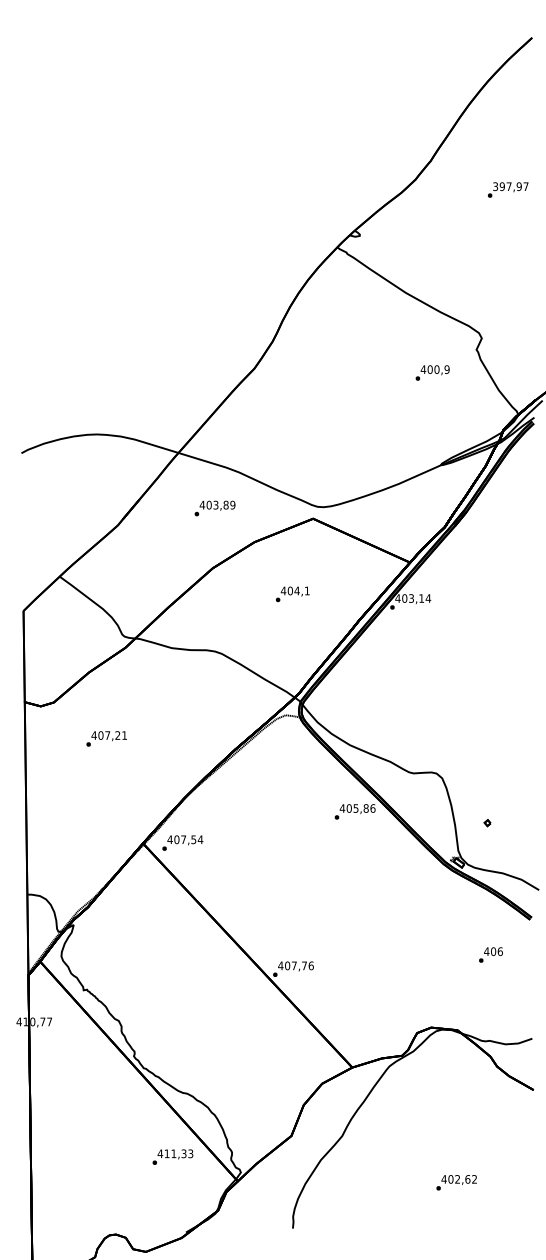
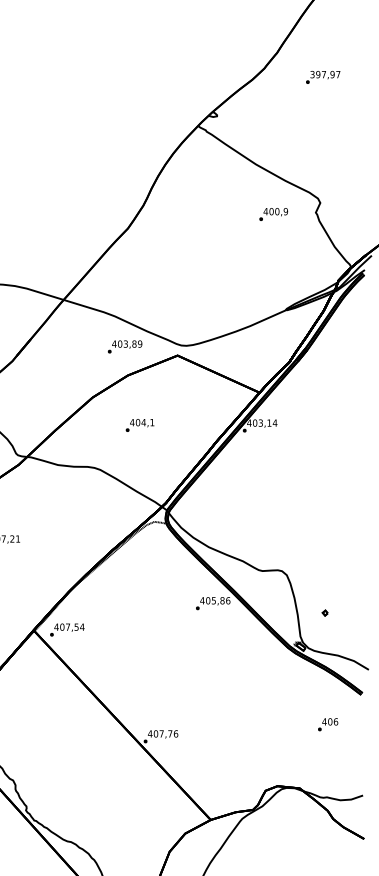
text: (508, 189) -> (323, 77), moved
text: (432, 372) -> (273, 214), moved
text: (214, 508) -> (124, 346), moved
text: (292, 594) -> (139, 425), moved

